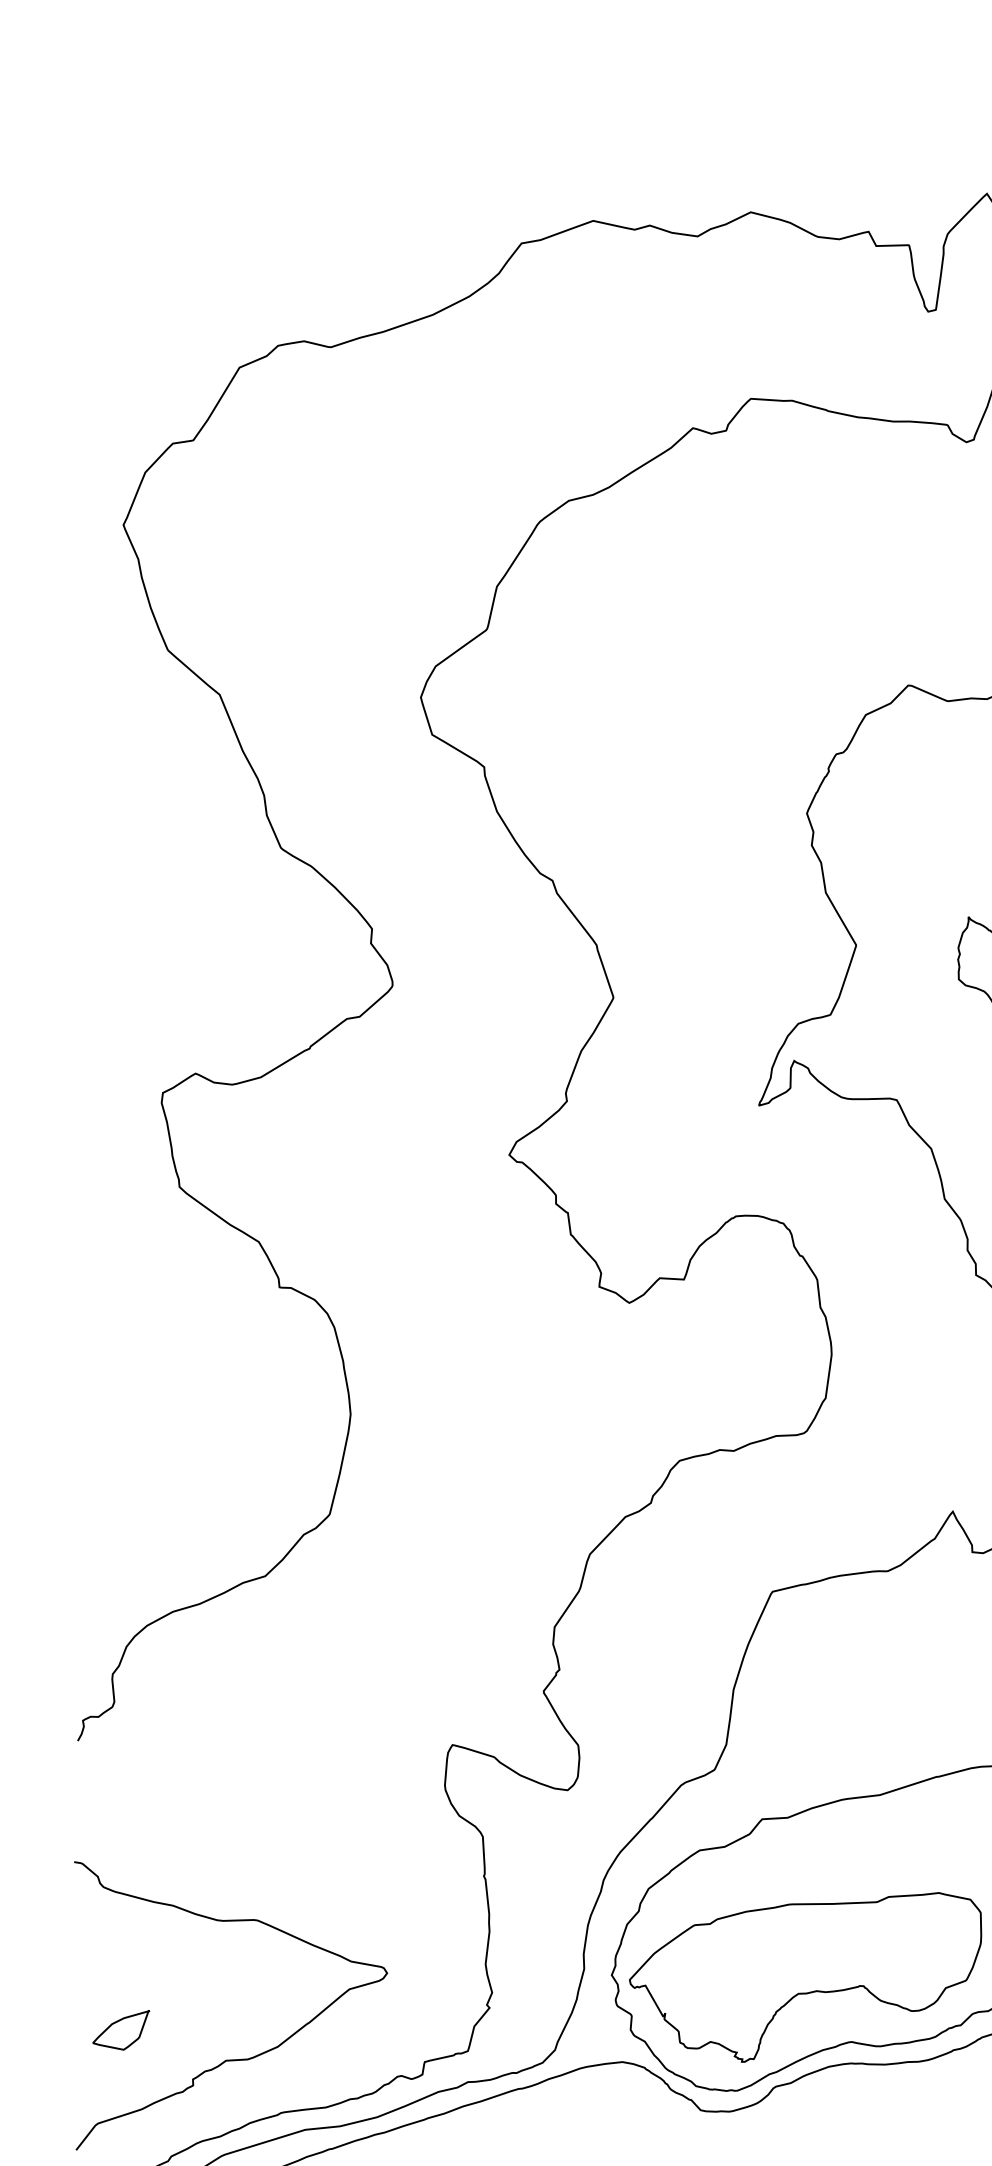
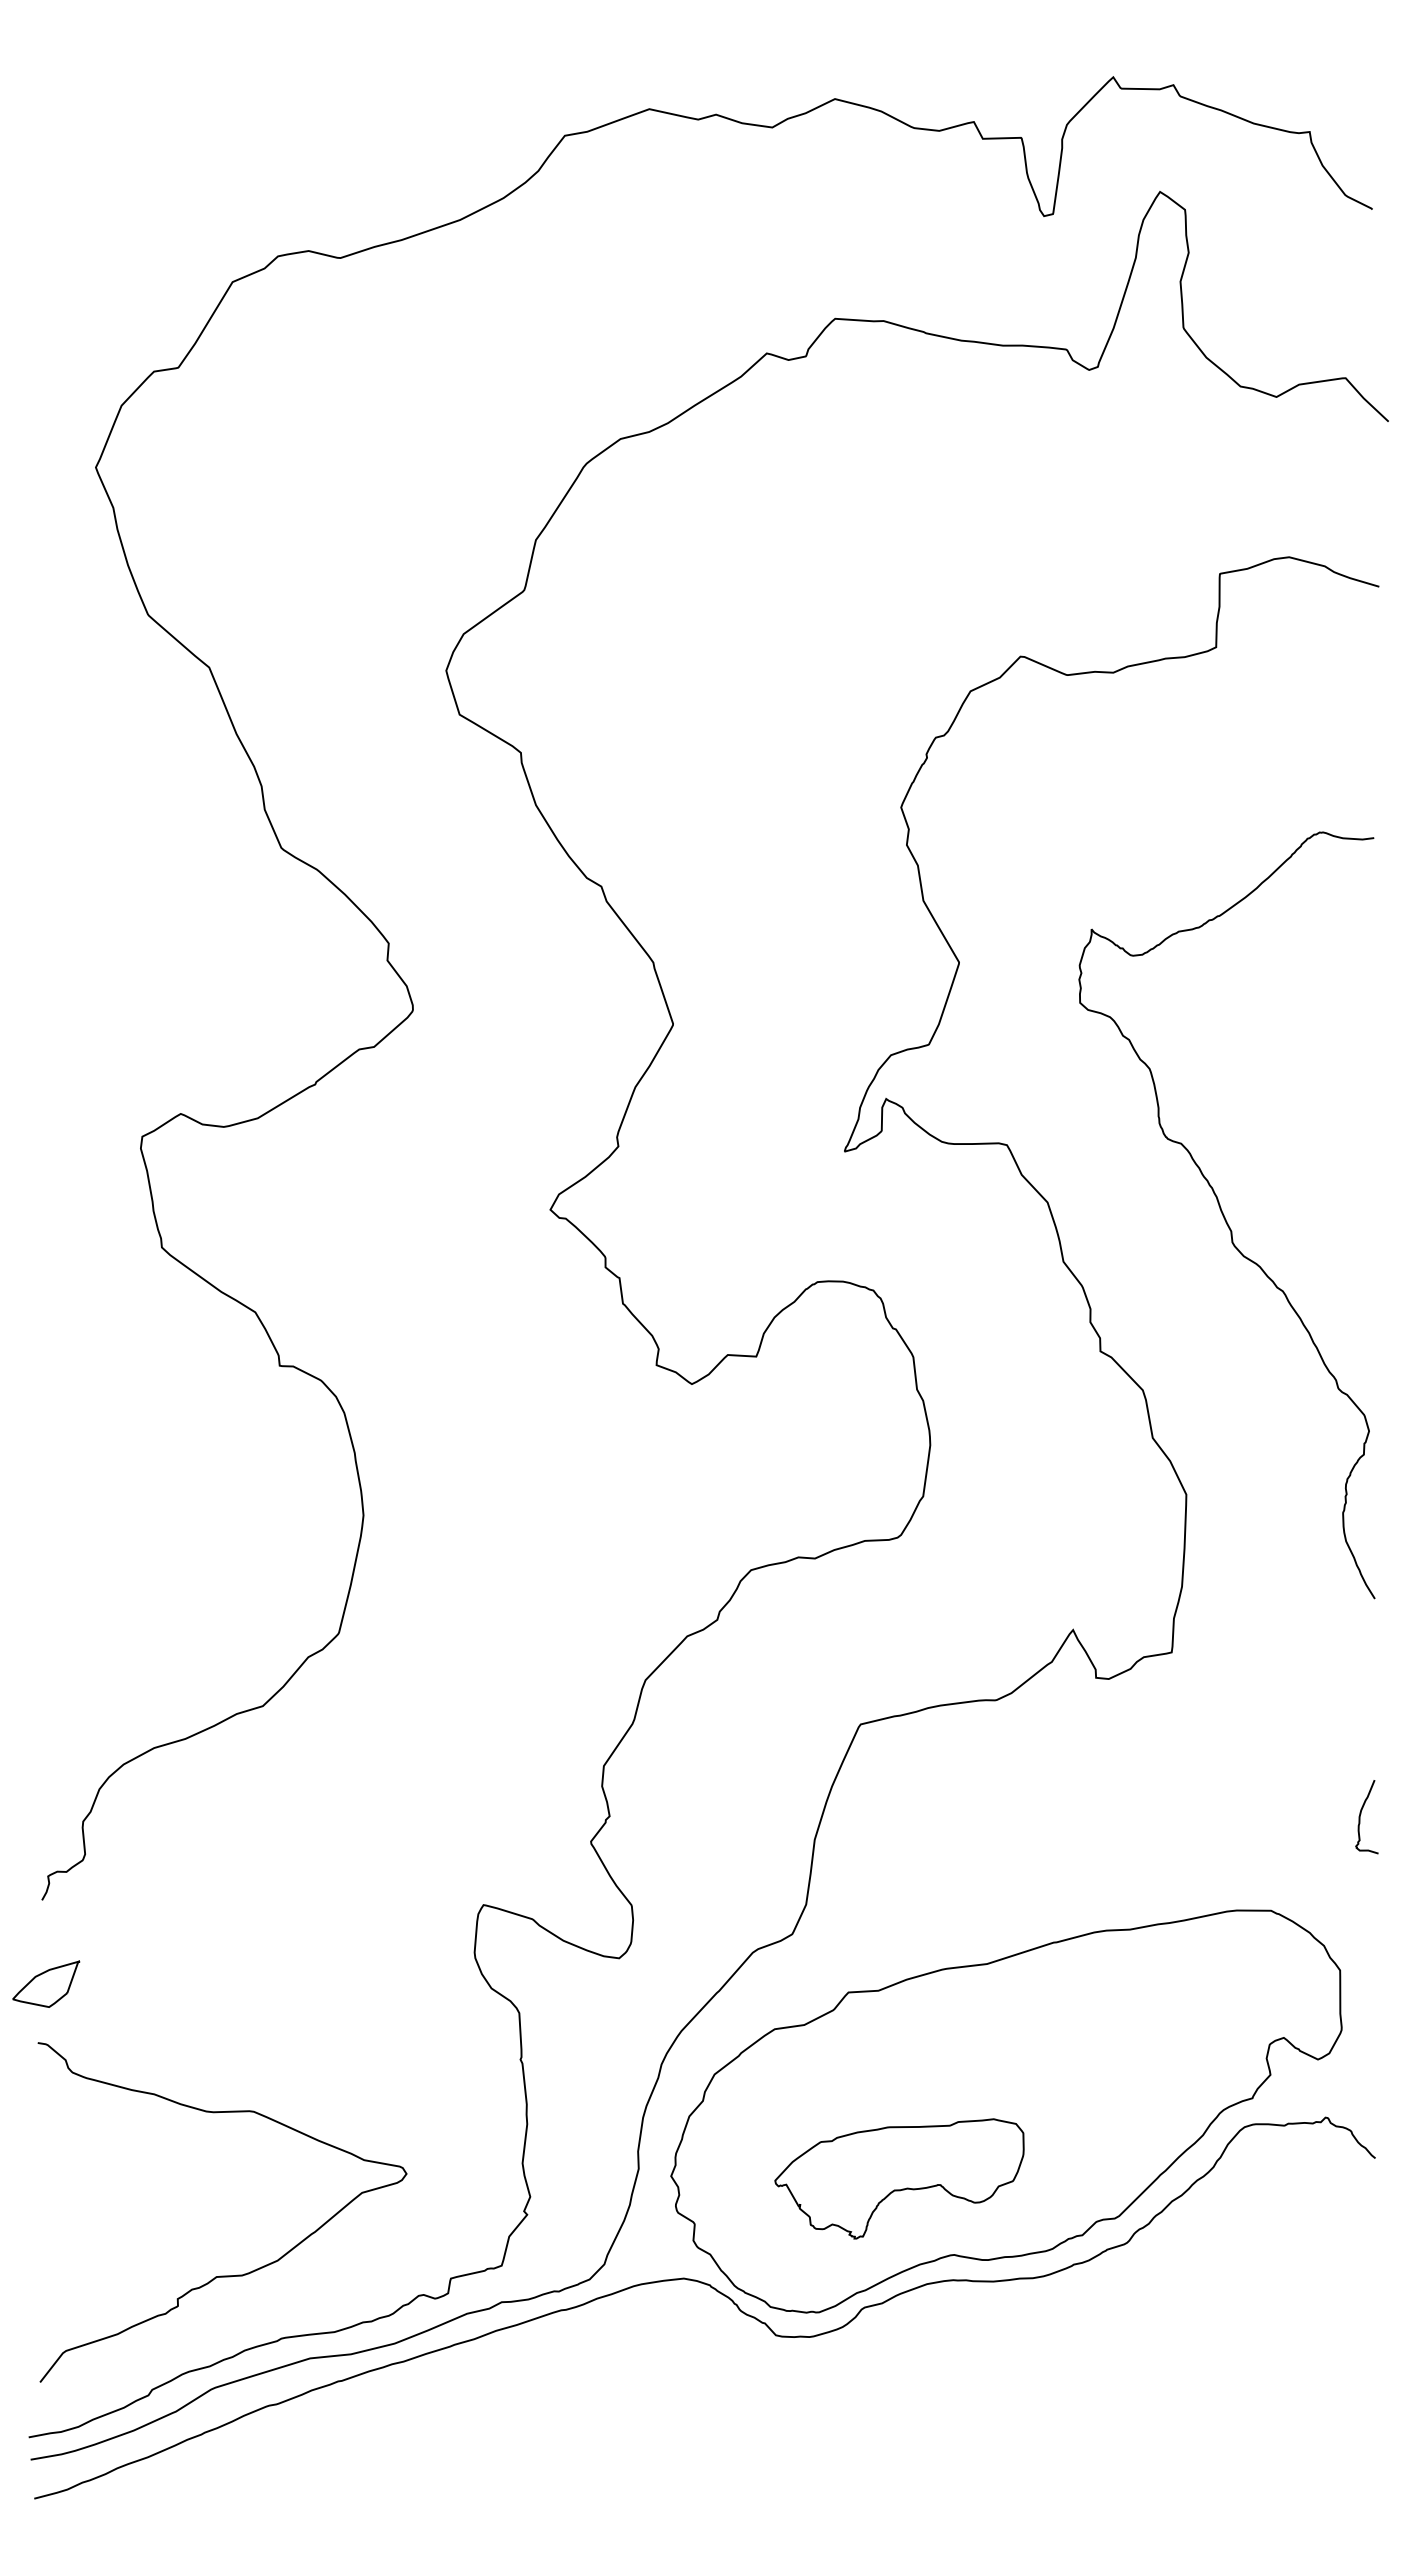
part: (805, 1977) -> (899, 2178), size x0.6
part: (121, 2029) -> (46, 1983), moved

